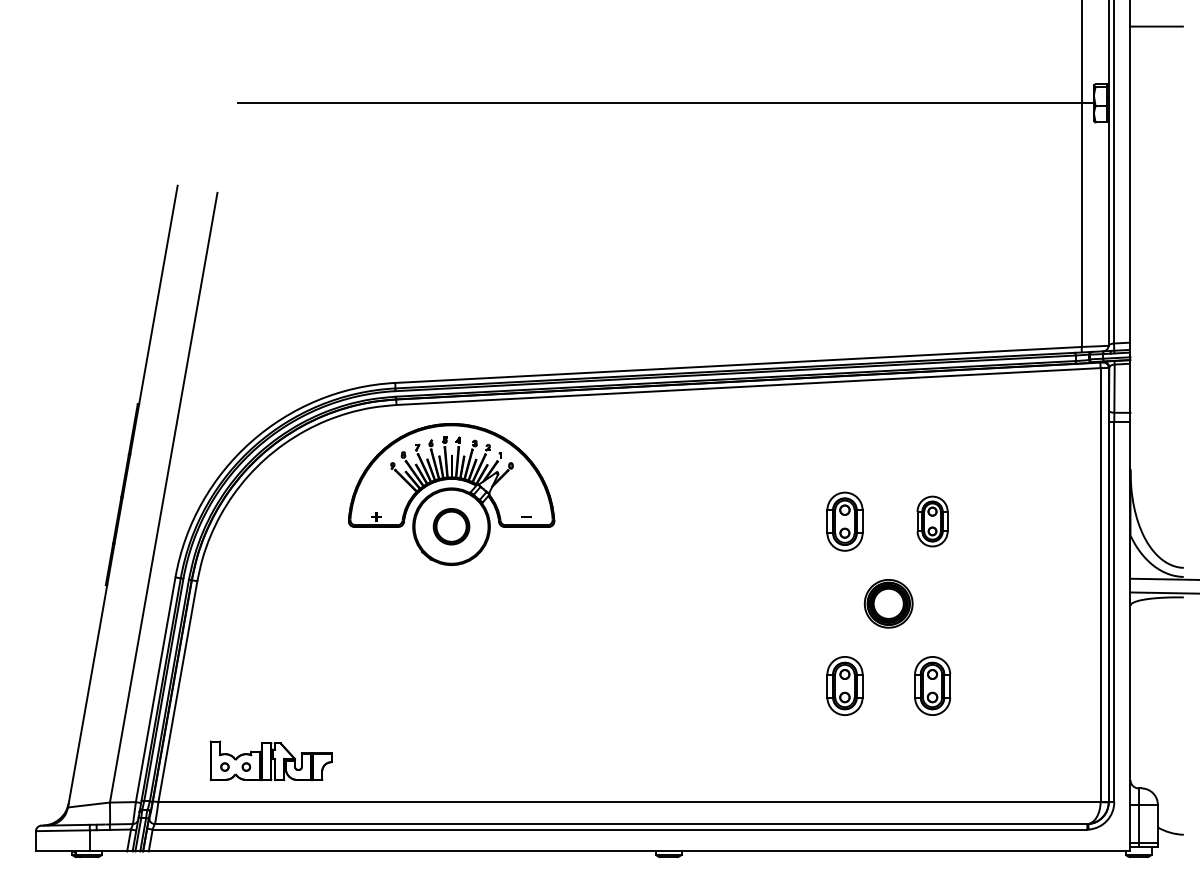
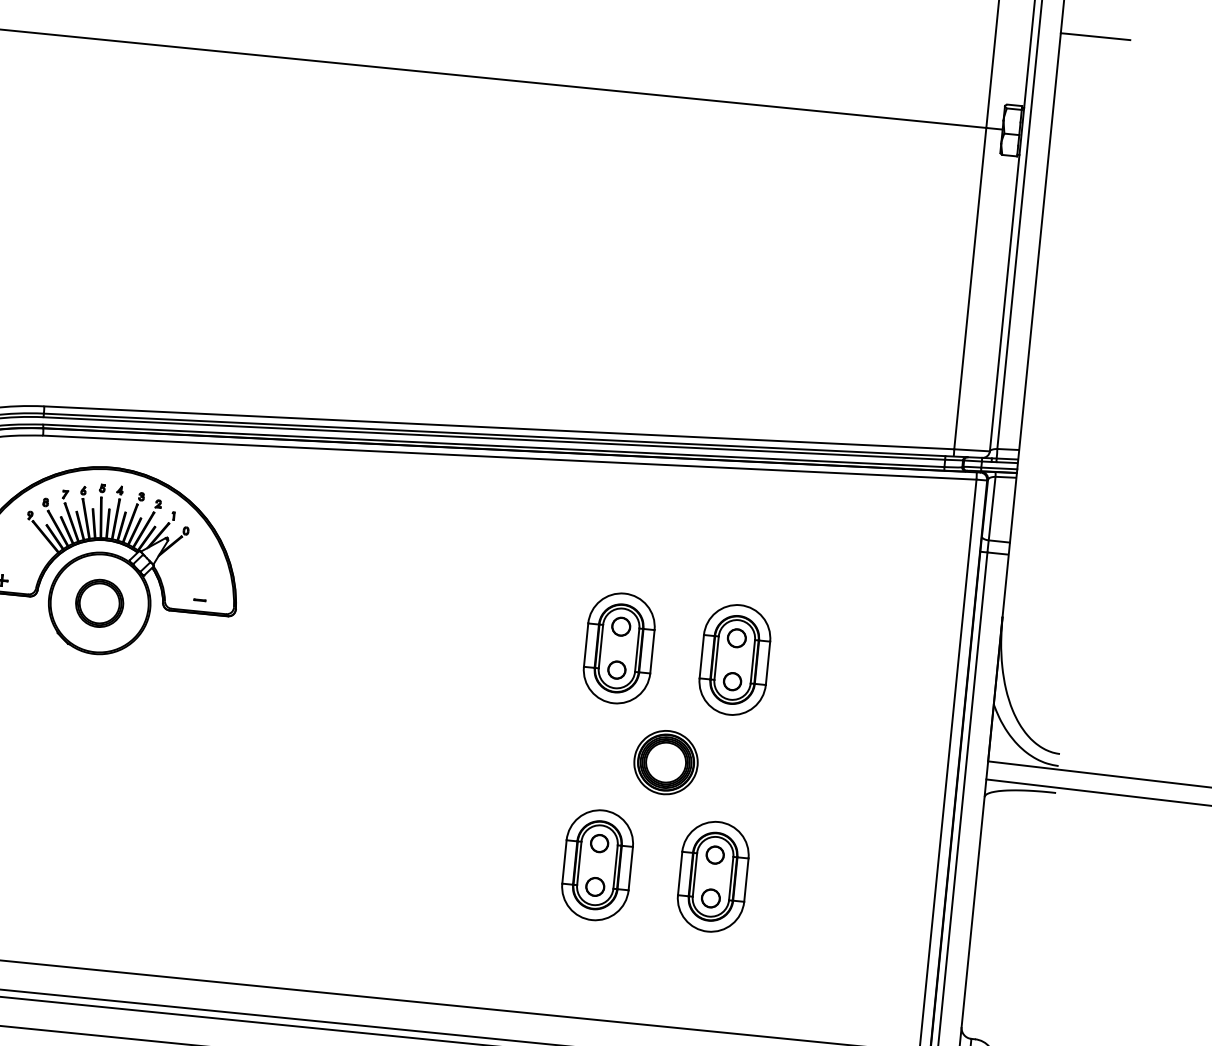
part: (844, 521) -> (618, 648), size x1.43
part: (932, 521) -> (734, 659), size x1.67
part: (844, 685) -> (596, 864), size x1.43
part: (932, 685) -> (713, 876), size x1.43

